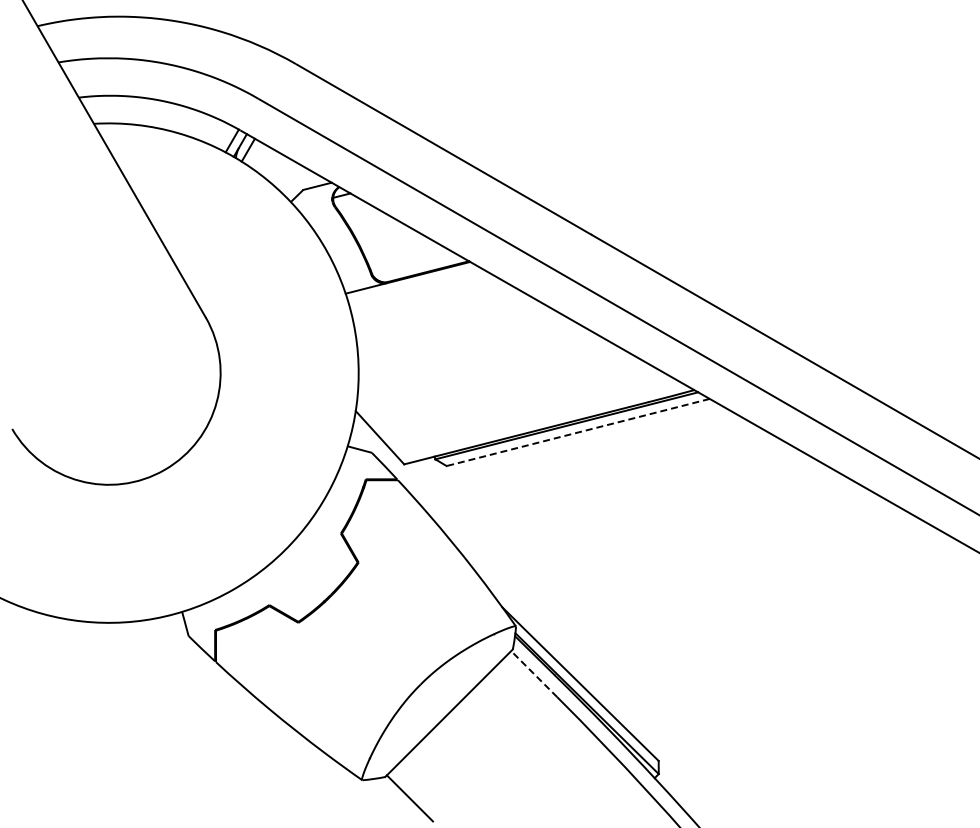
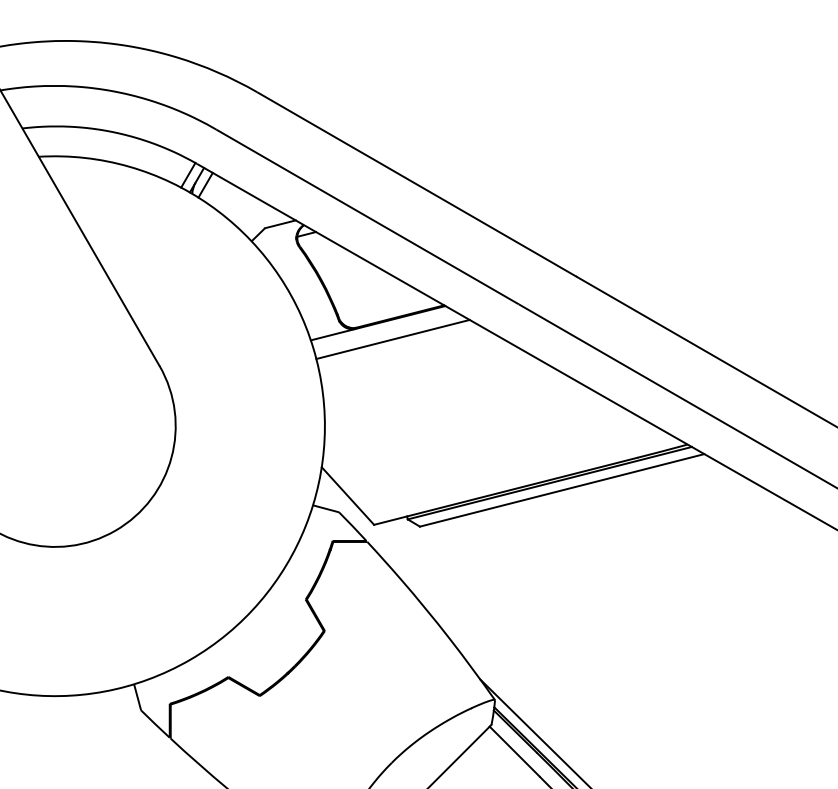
line: (421, 292) -> (392, 339), added
line: (578, 432) -> (562, 490), dashed -> solid
line: (534, 674) -> (514, 751), dashed -> solid

